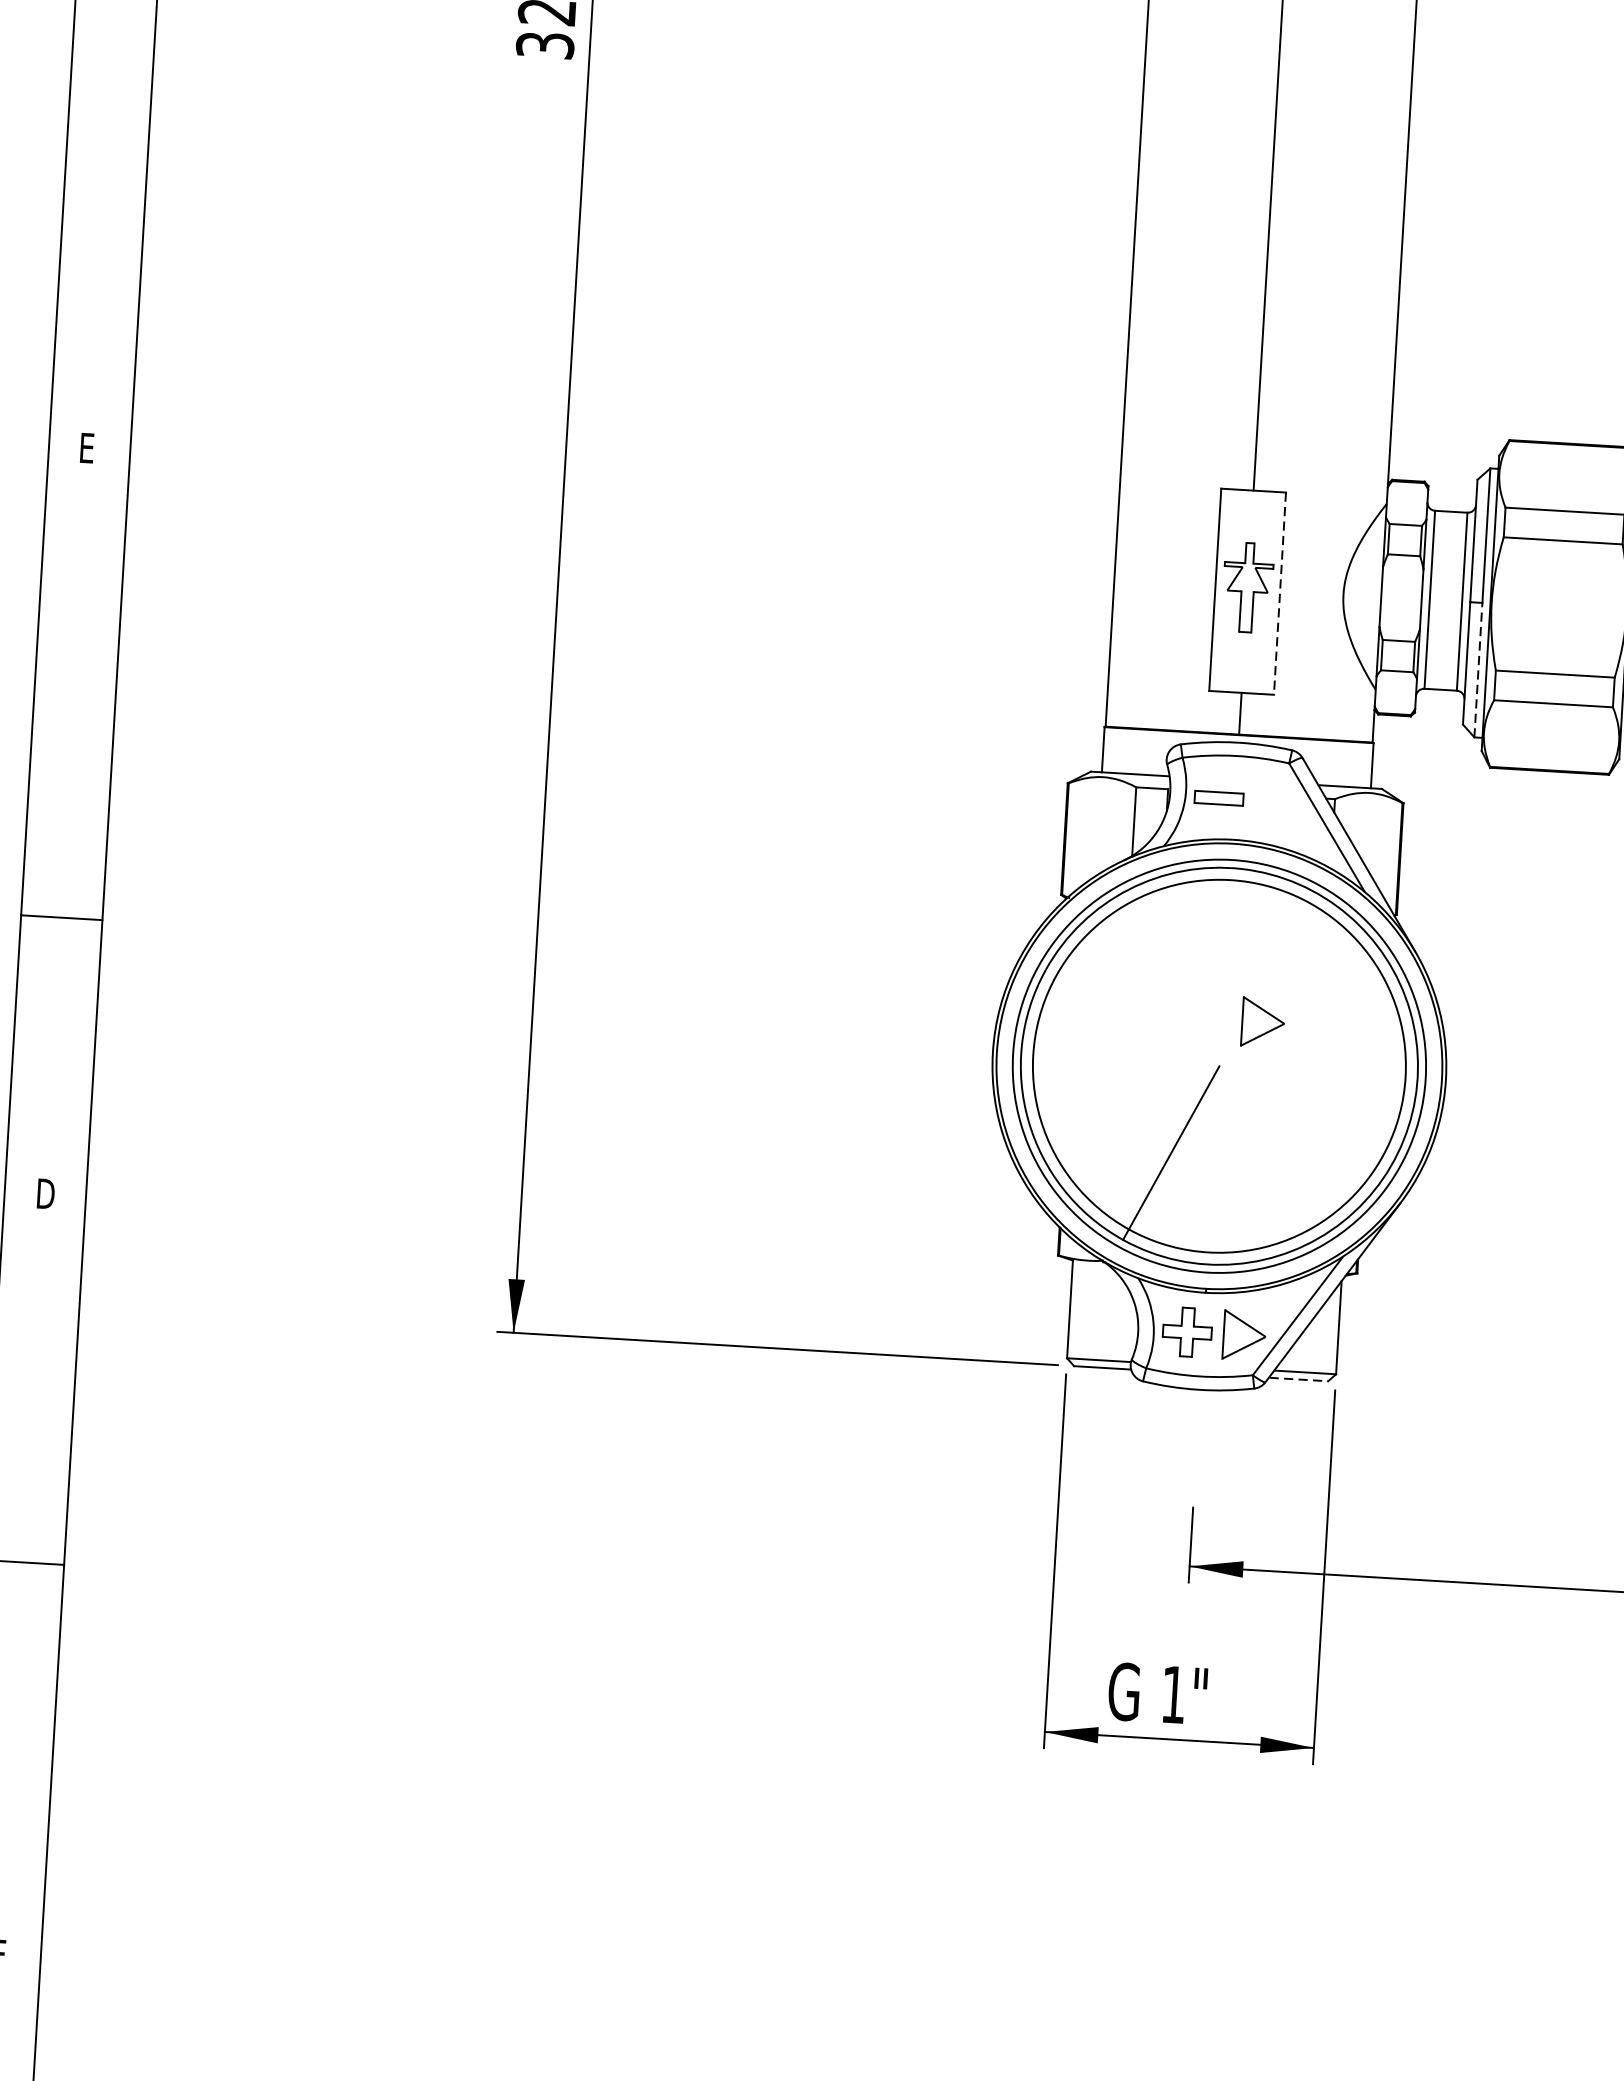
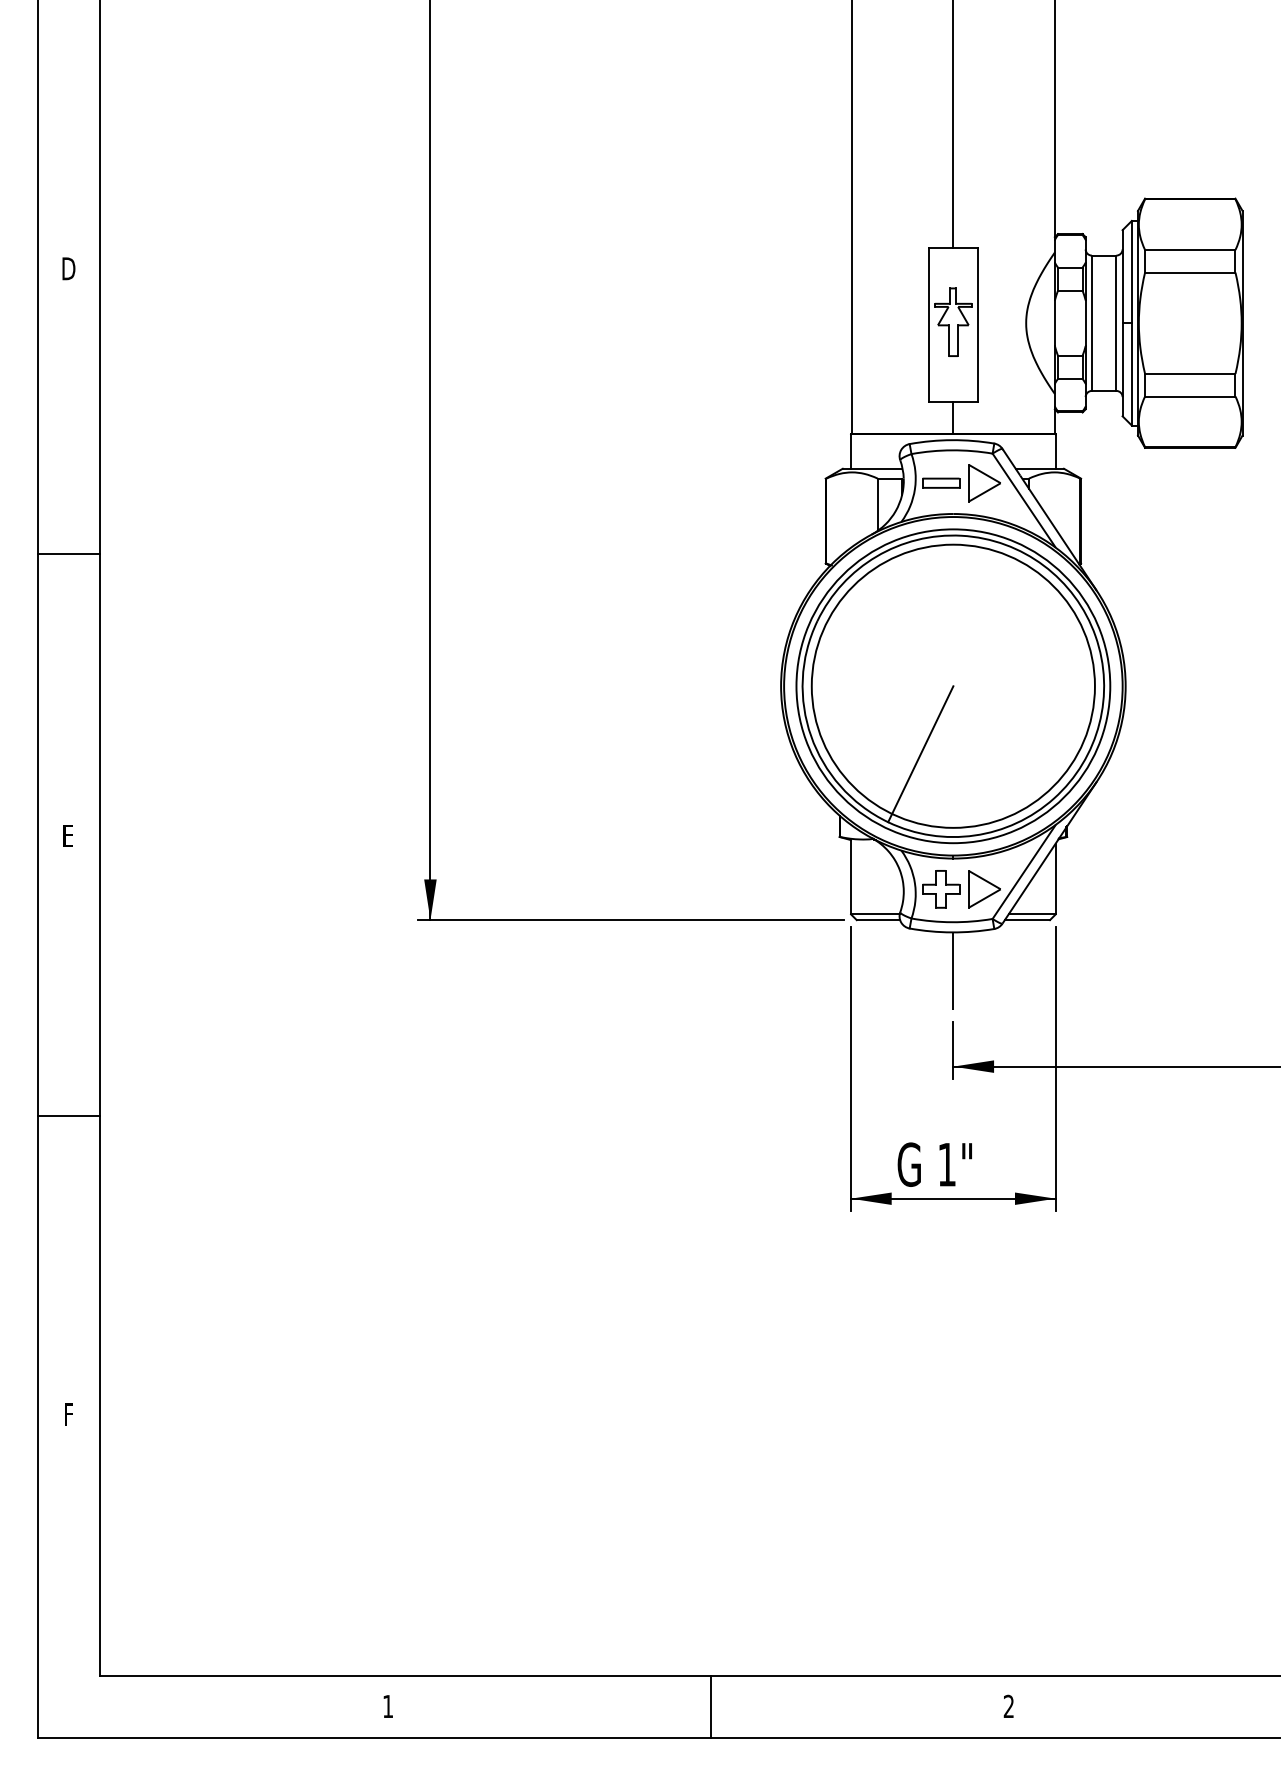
text: (88, 447) -> (68, 268), E -> D
line: (1279, 593) -> (977, 325), dashed -> solid
line: (1478, 668) -> (1131, 373), dashed -> solid
line: (62, 917) -> (69, 553), moved
part: (1263, 1022) -> (984, 483), moved
text: (45, 1193) -> (69, 835), D -> E
line: (1299, 1380) -> (1028, 920), dashed -> solid
line: (1197, 1439) -> (953, 970), added

